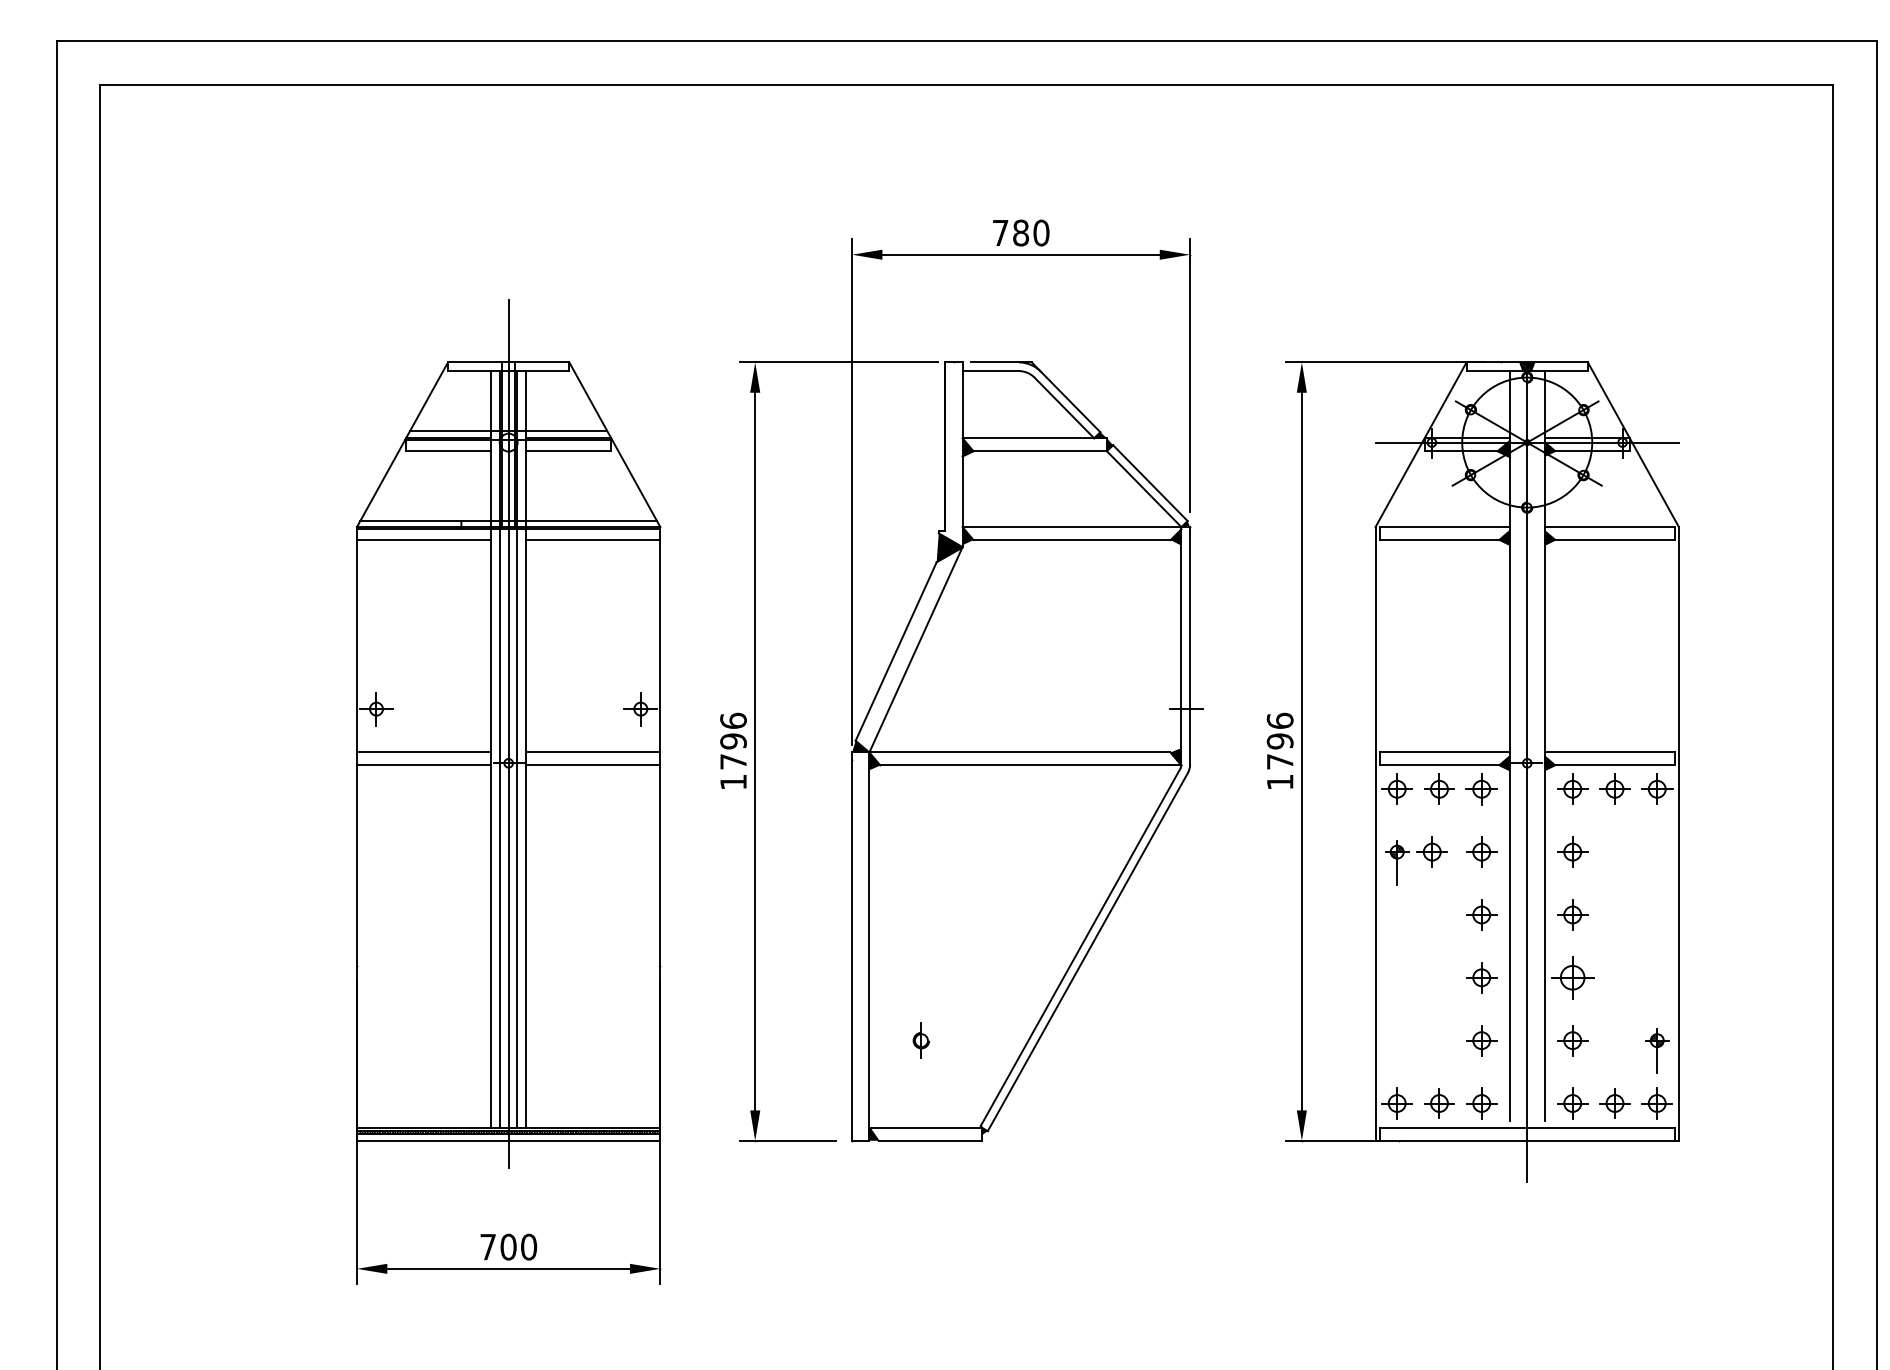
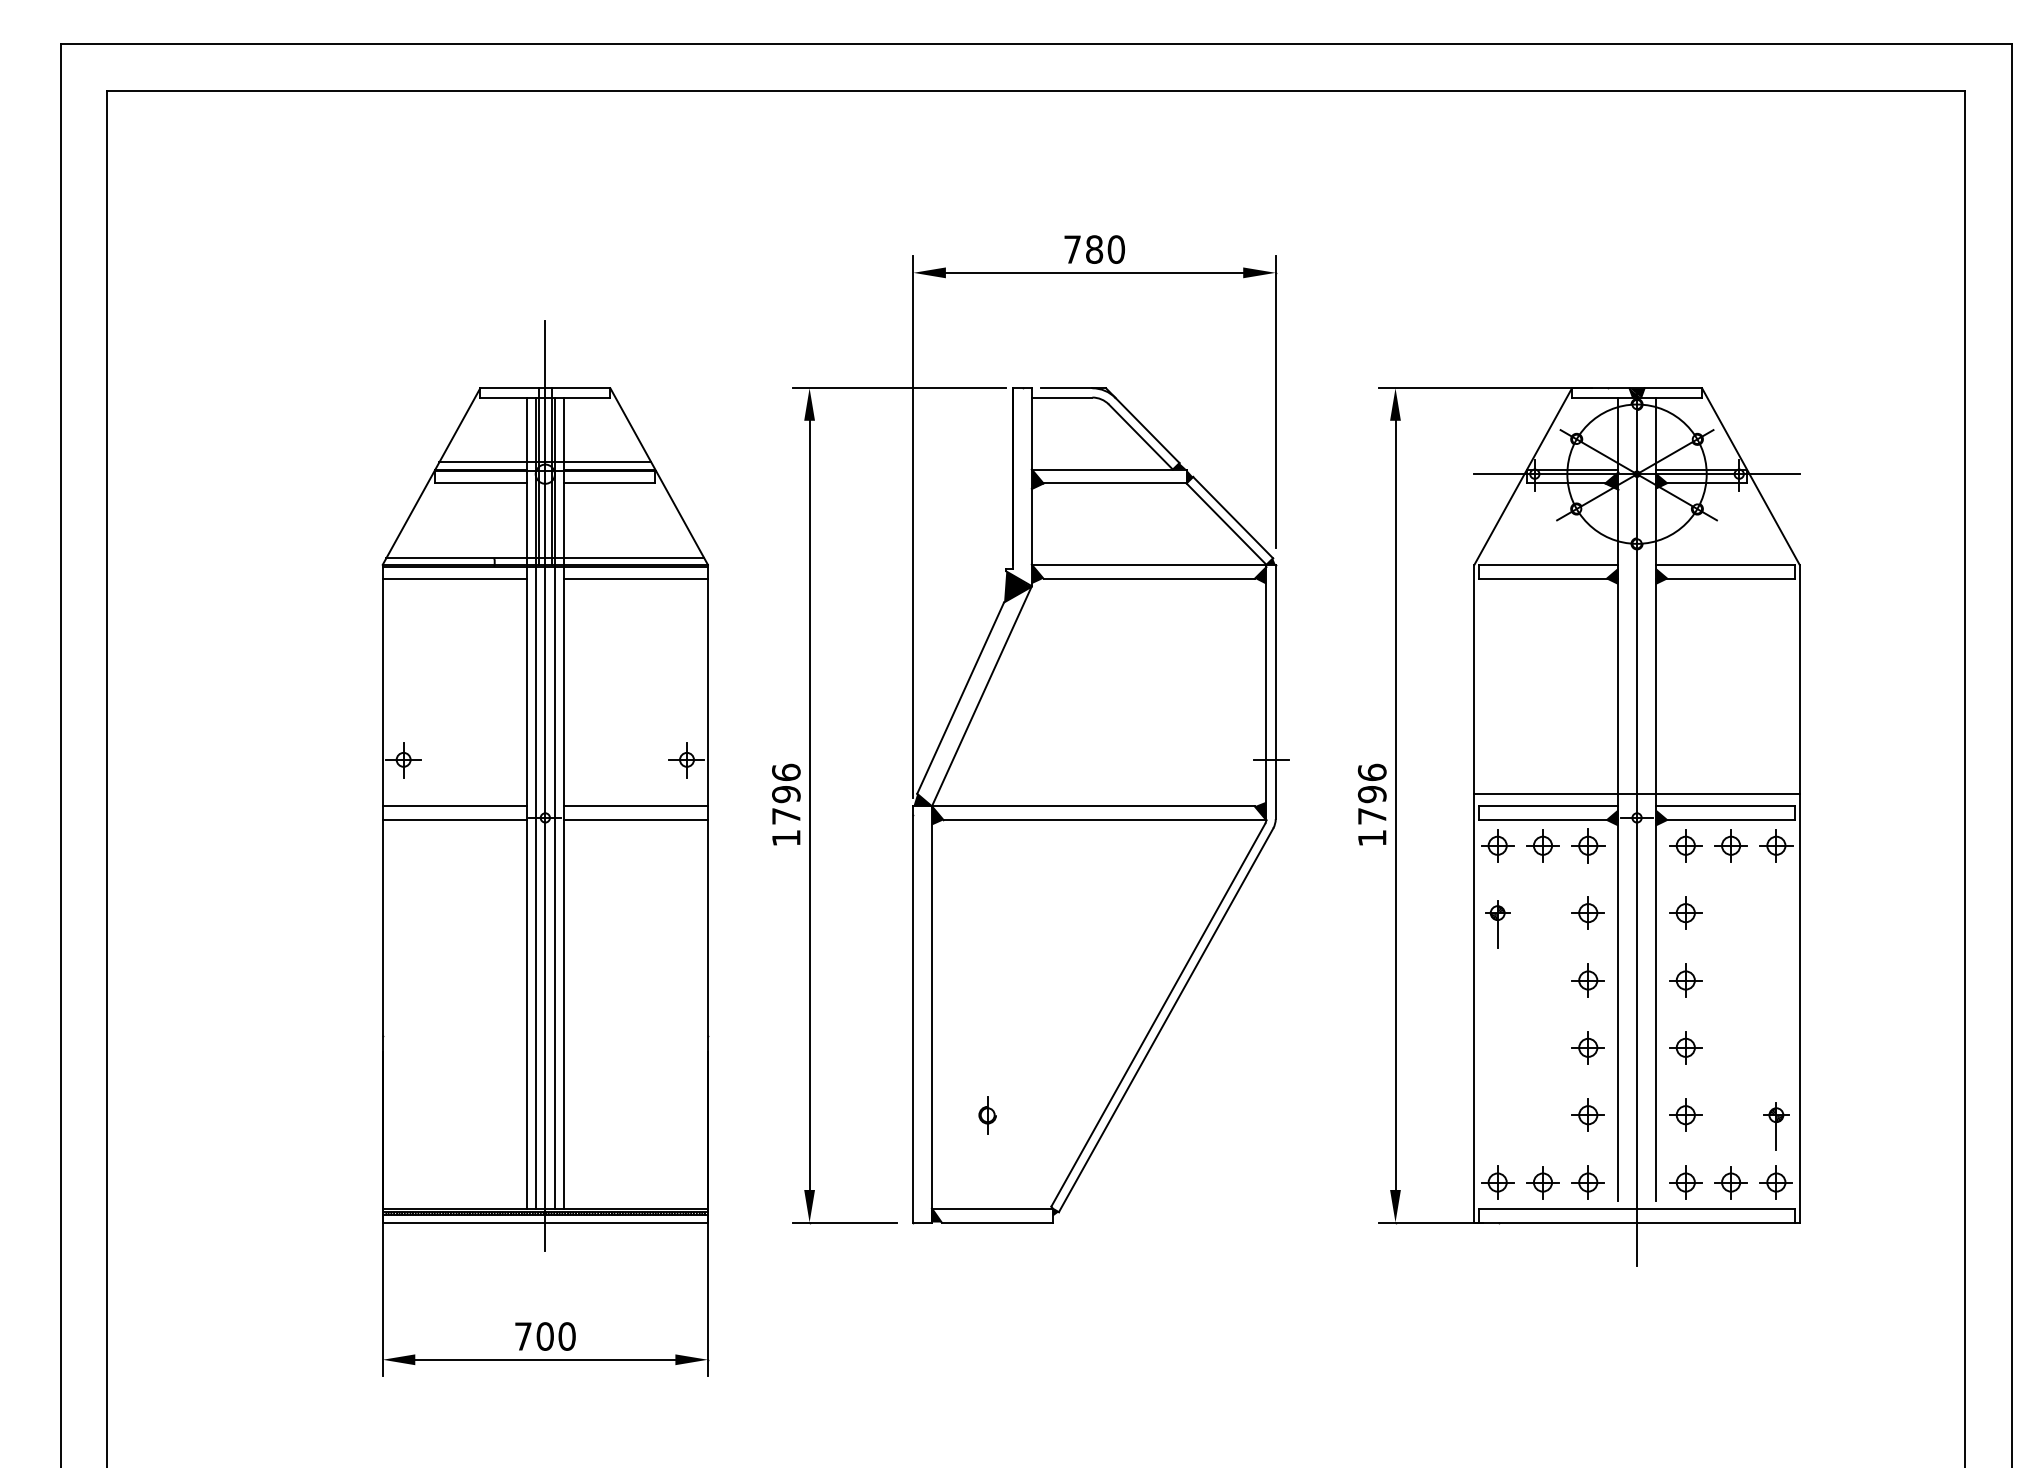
line: (1526, 740) -> (1636, 793), added
part: (1431, 851) -> (1534, 912), removed
part: (1572, 977) -> (1685, 1047), size x0.71

